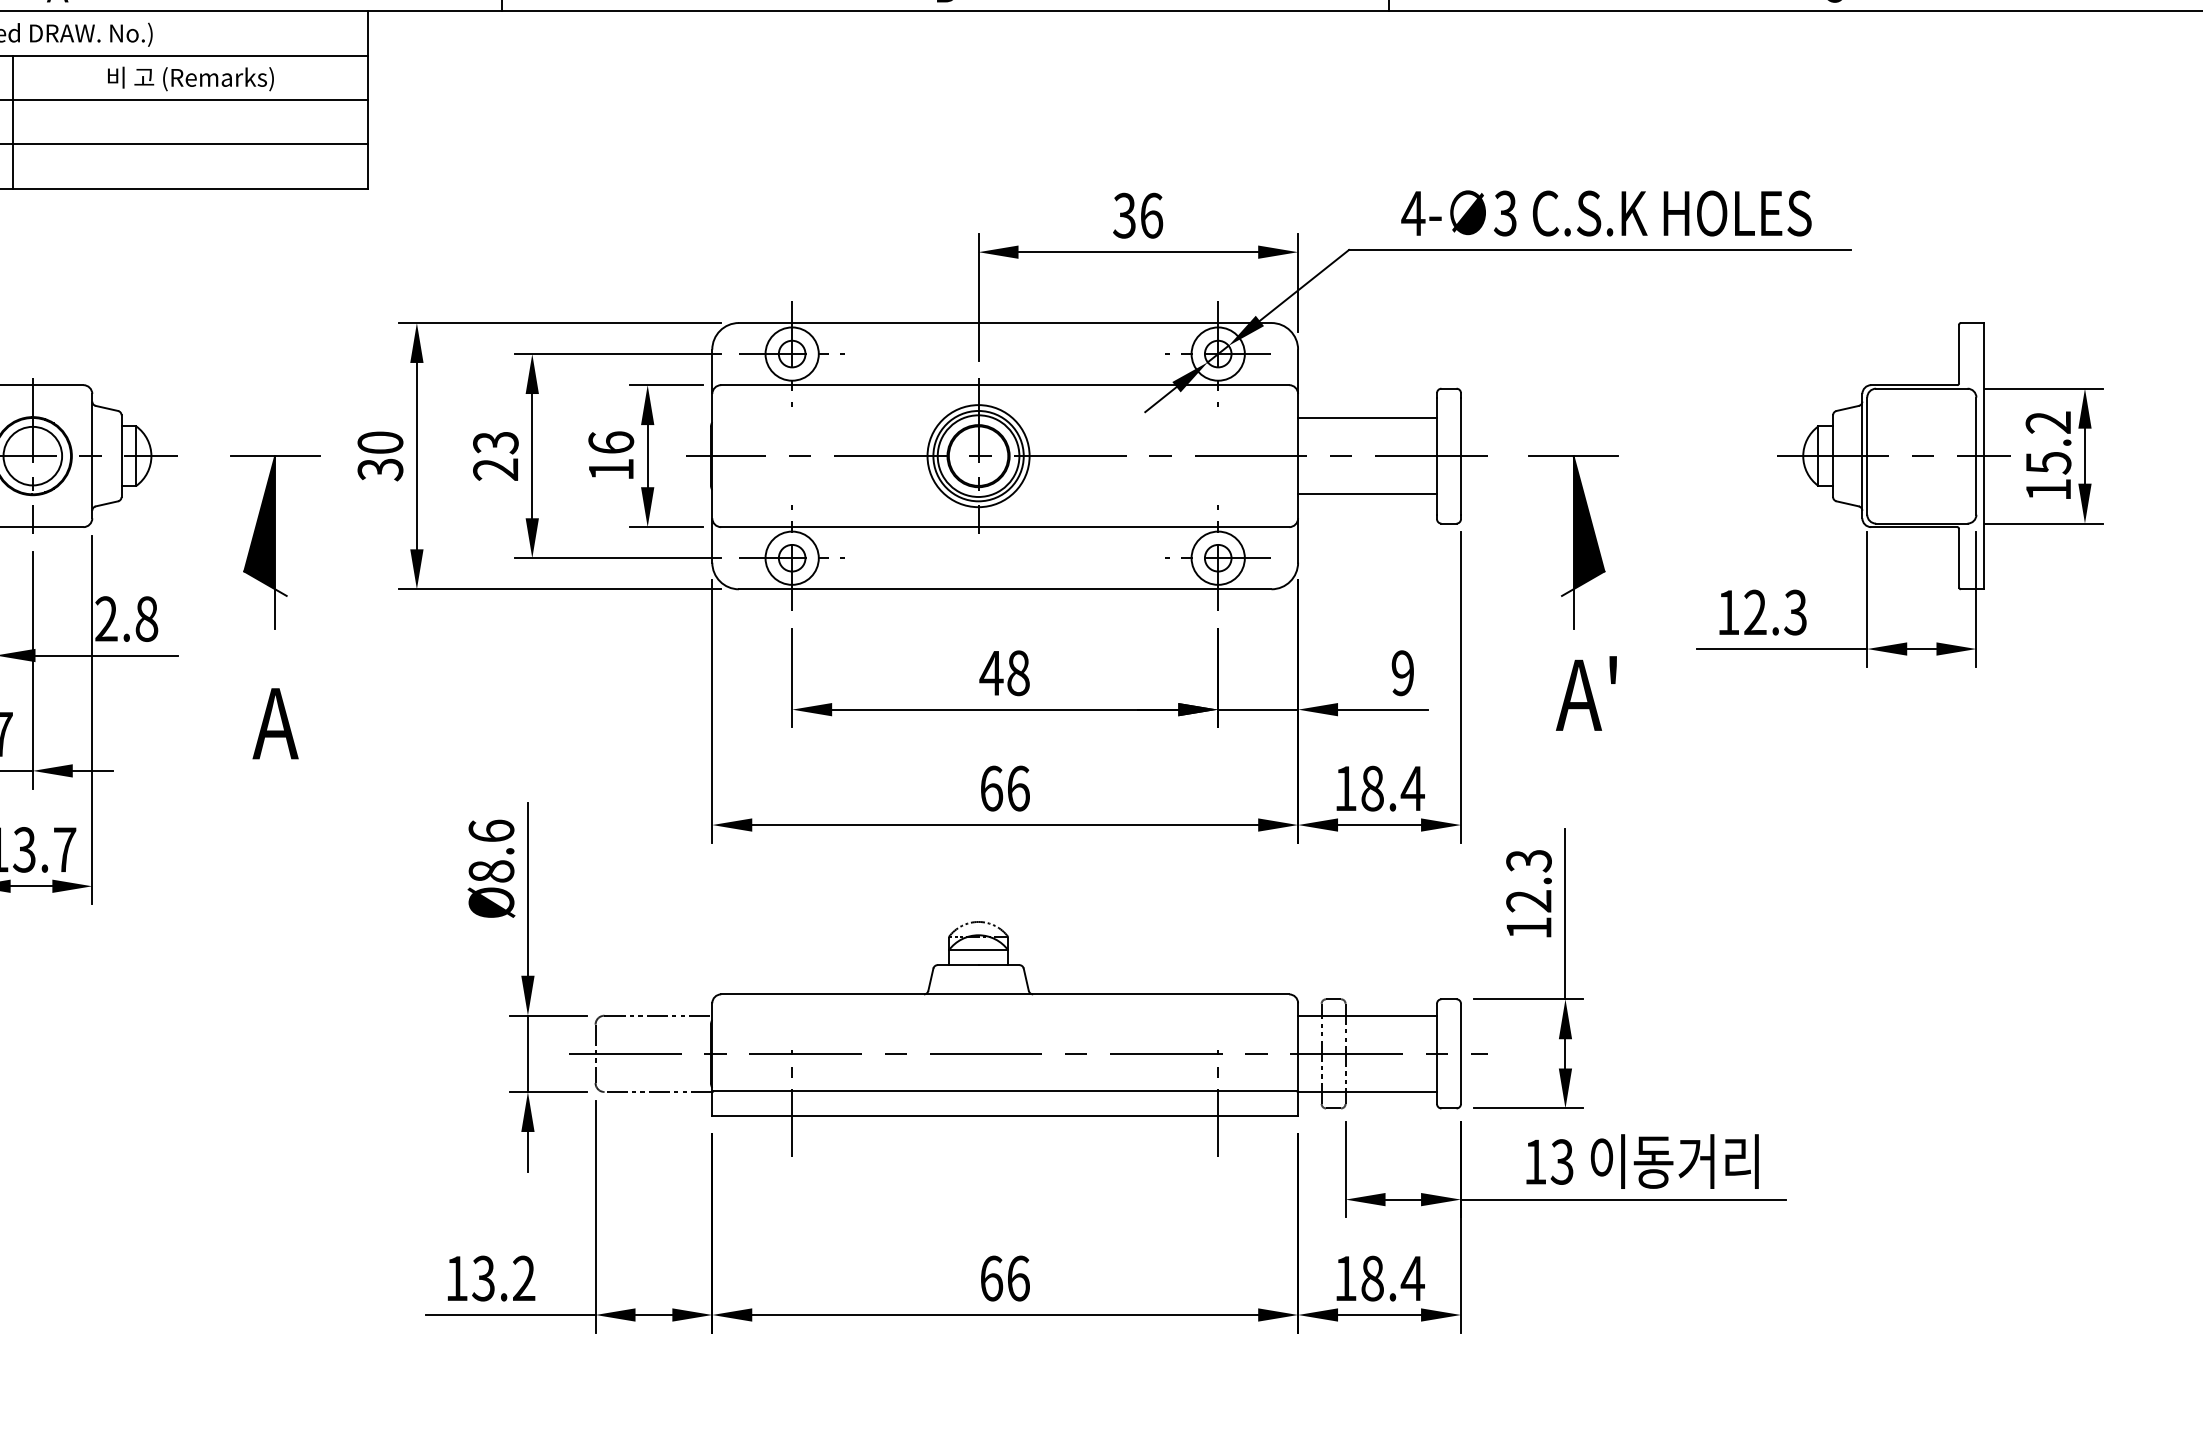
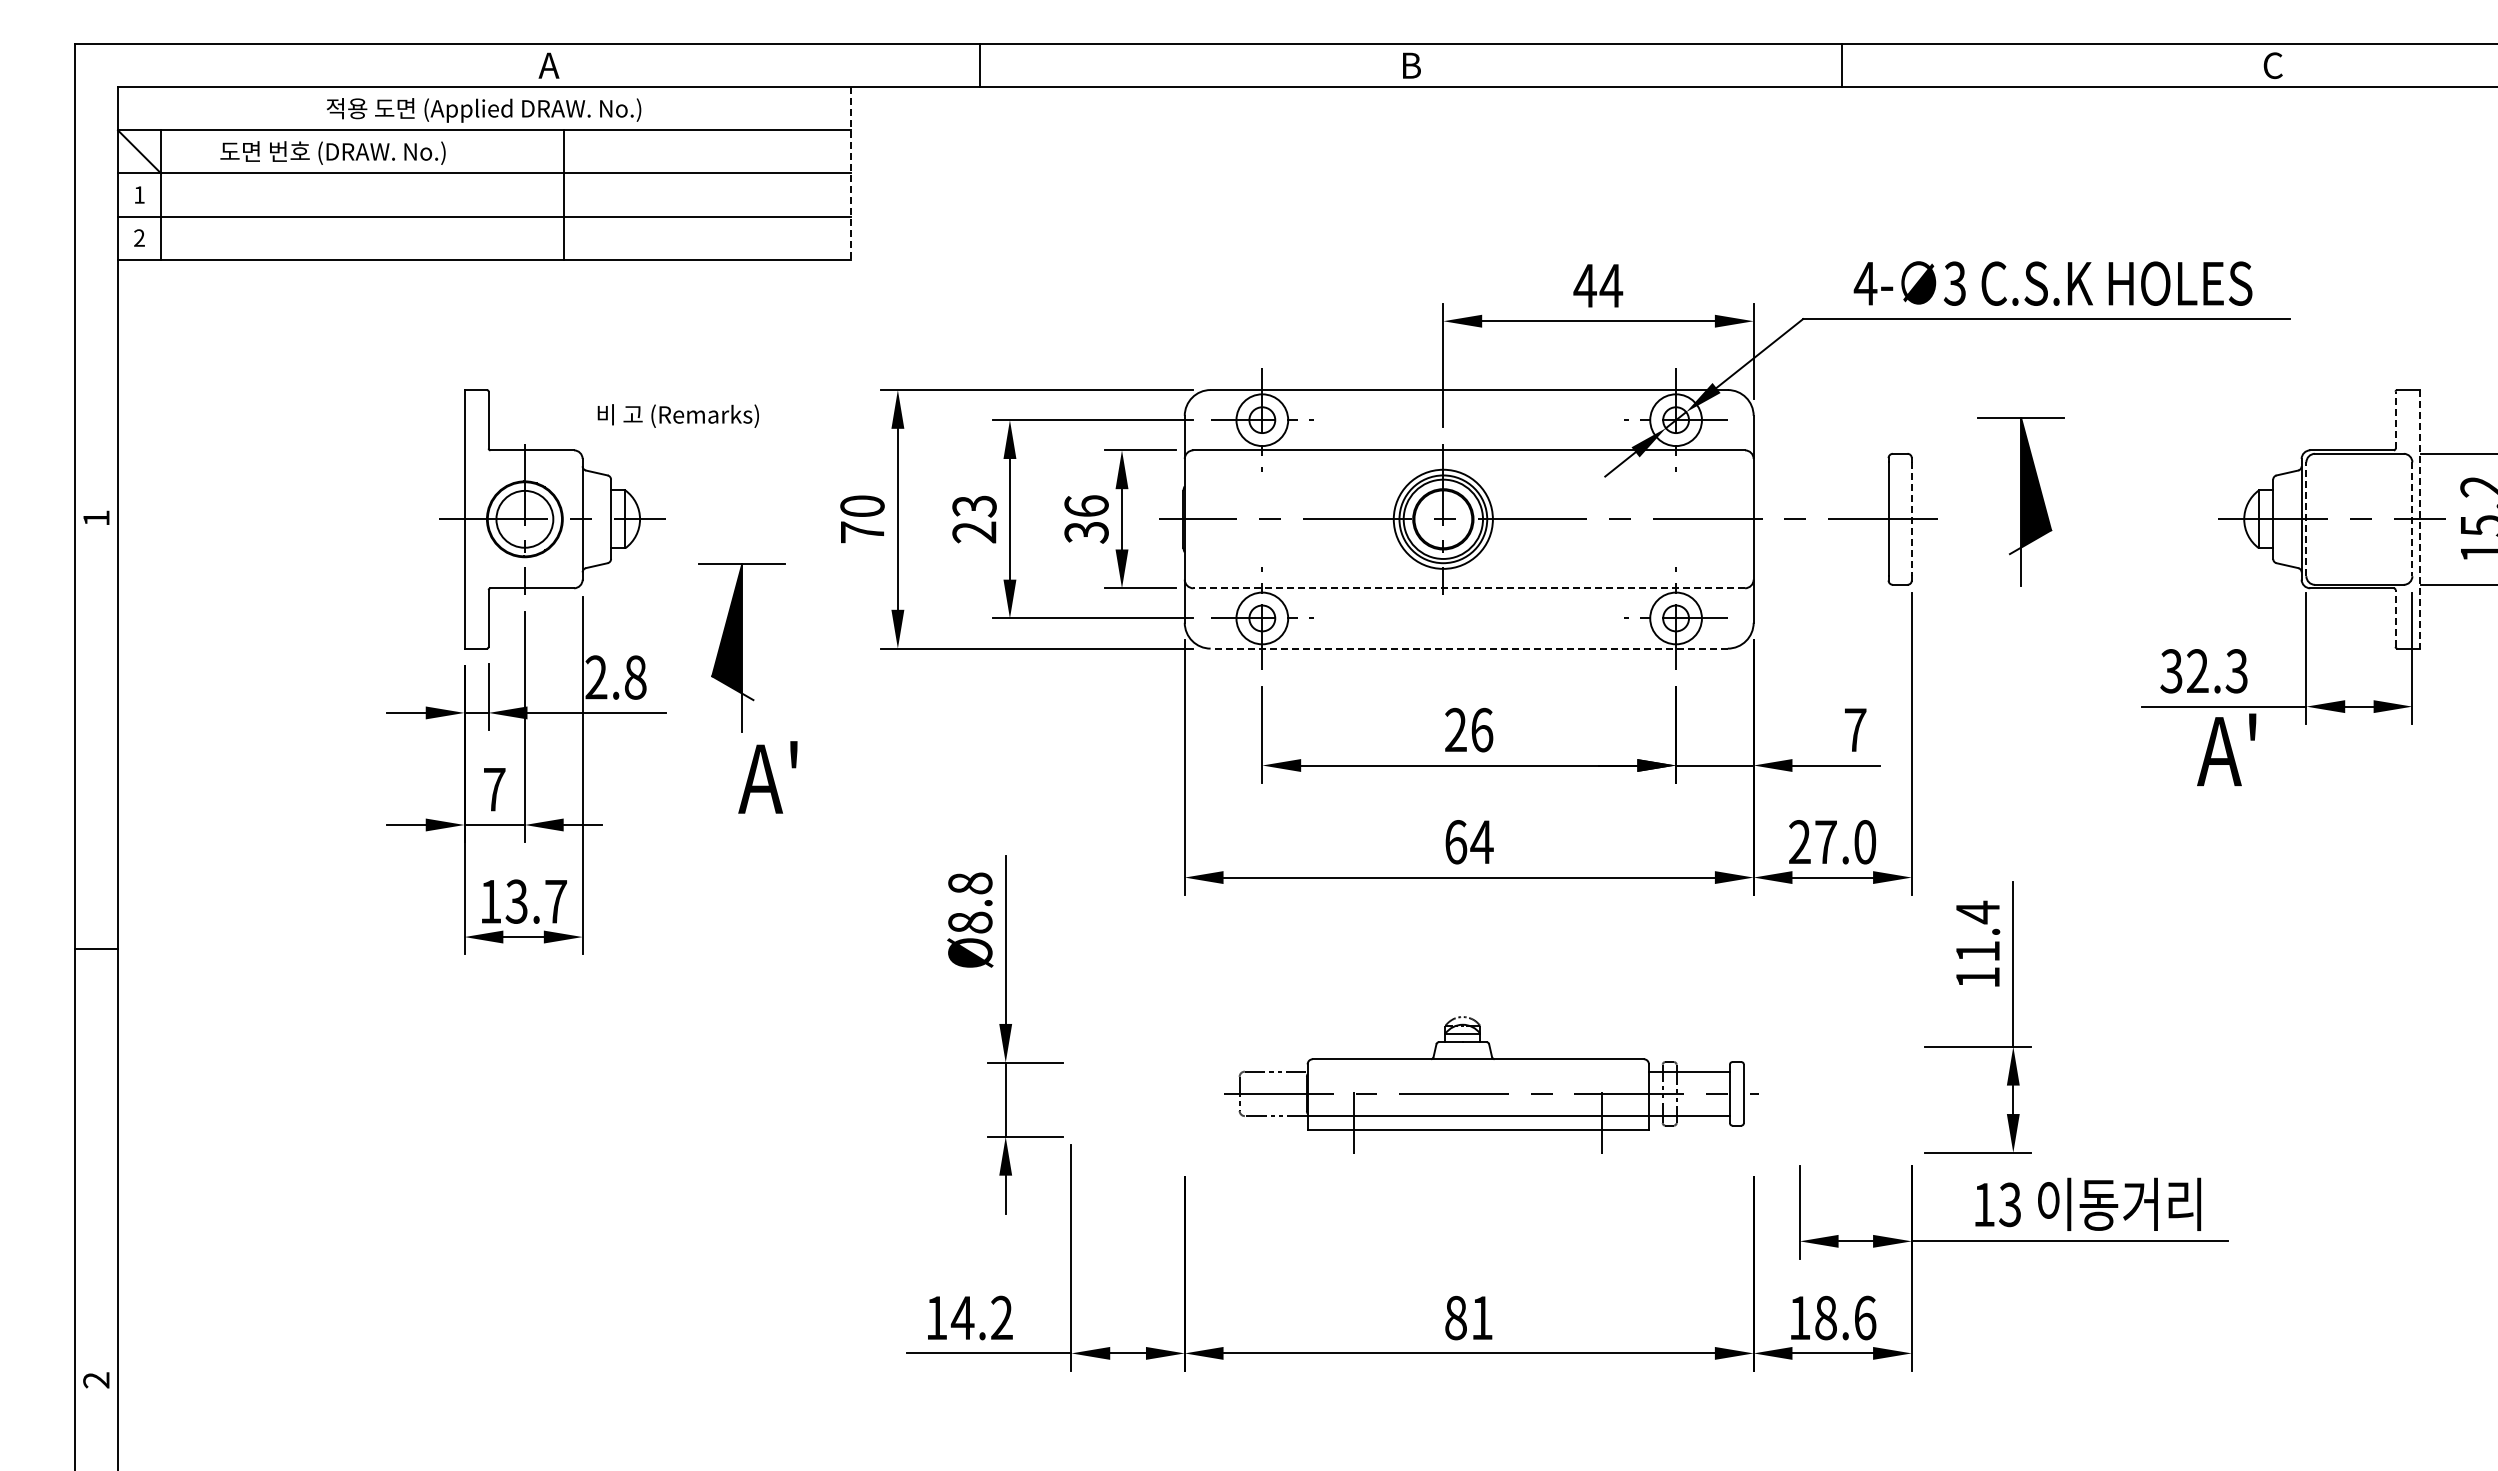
text: (189, 78) -> (677, 415), moved
line: (368, 101) -> (850, 174), solid -> dashed
line: (12, 121) -> (563, 194), moved
text: (1138, 215) -> (1598, 285), 36 -> 44
line: (1959, 353) -> (2395, 419), solid -> dashed
line: (1366, 418) -> (1820, 482), removed
line: (1460, 456) -> (1911, 519), solid -> dashed
line: (1867, 456) -> (2306, 519), solid -> dashed
line: (1976, 456) -> (2412, 519), solid -> dashed
line: (1983, 456) -> (2419, 519), solid -> dashed
text: (380, 469) -> (862, 532), 30 -> 70
text: (611, 469) -> (1086, 532), 16 -> 36
line: (1366, 494) -> (1820, 556), removed
line: (1005, 527) -> (1469, 588), solid -> dashed
part: (274, 541) -> (741, 647), moved
part: (1572, 541) -> (2020, 501), moved
line: (1959, 557) -> (2395, 617), solid -> dashed
line: (1005, 589) -> (1469, 648), solid -> dashed
text: (1728, 612) -> (2171, 671), 12.3 -> 32.3
text: (1004, 672) -> (1468, 729), 48 -> 26
text: (1402, 672) -> (1855, 729), 9 -> 7
text: (1586, 693) -> (2226, 749), moved
text: (309, 698) -> (793, 754), A -> A'
text: (1017, 788) -> (1481, 842), 66 -> 64
text: (1379, 788) -> (1832, 842), 18.4 -> 27.0
text: (491, 831) -> (970, 883), Ø8.6 -> Ø8.8
text: (1528, 880) -> (1977, 931), 12.3 -> 11.4
part: (1028, 1038) -> (1491, 1084), size x0.6
text: (483, 1278) -> (962, 1317), 13.2 -> 14.2
text: (1005, 1278) -> (1469, 1317), 66 -> 81
text: (1412, 1278) -> (1864, 1317), 18.4 -> 18.6

